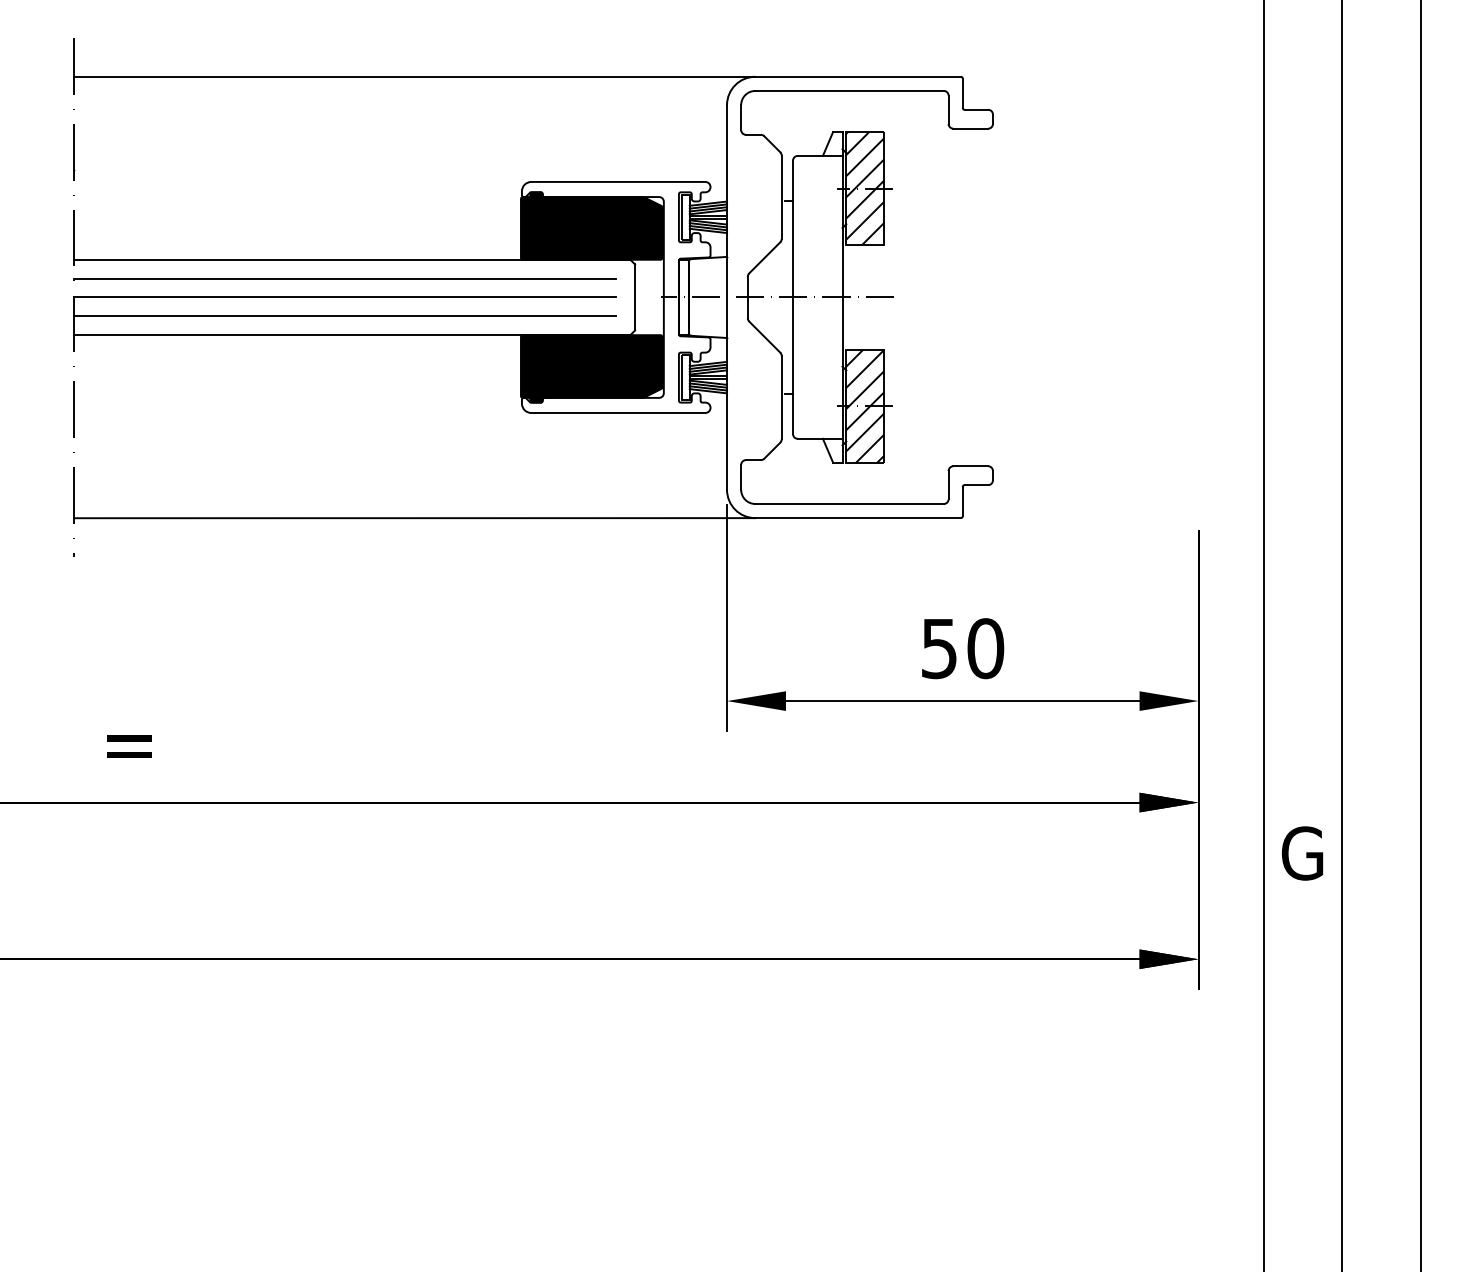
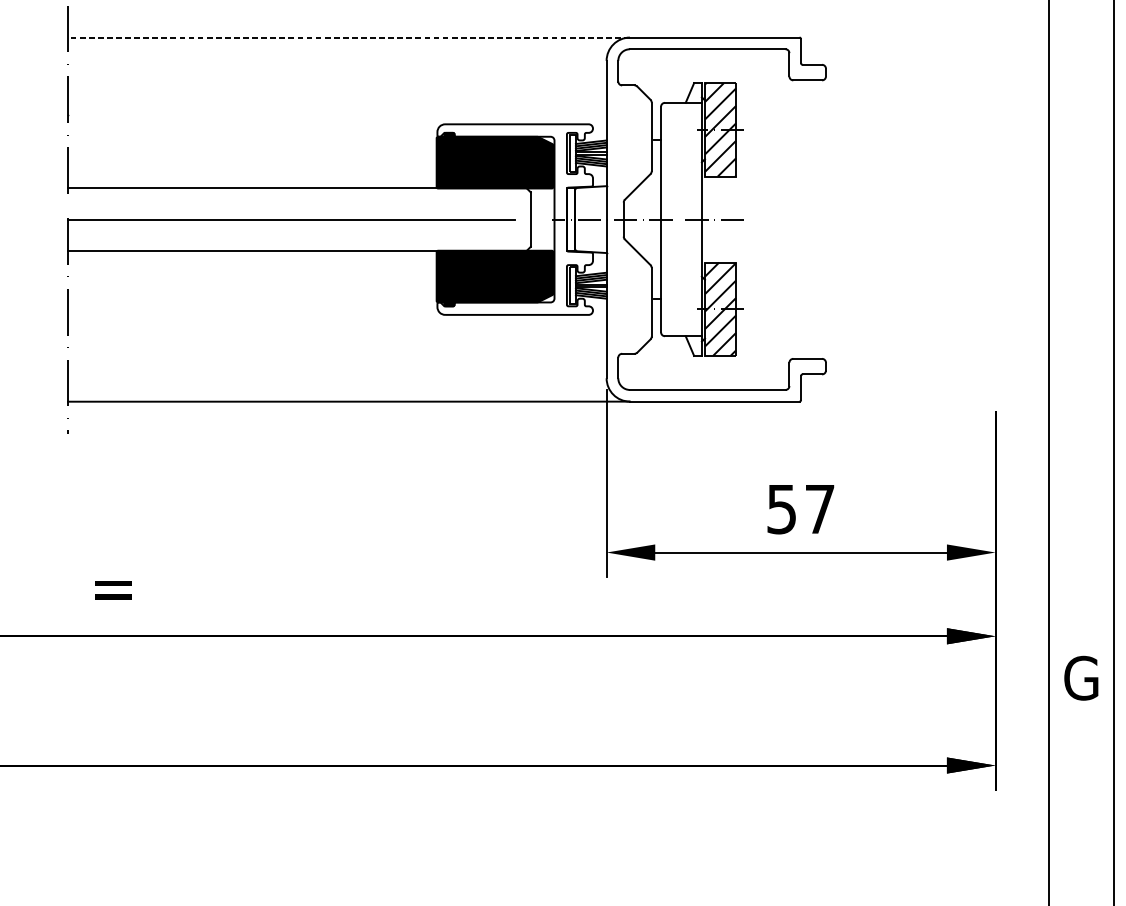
line: (414, 76) -> (348, 37), solid -> dashed
line: (345, 278) -> (291, 203), removed
line: (345, 316) -> (291, 235), removed
text: (985, 648) -> (819, 509), 50 -> 57

